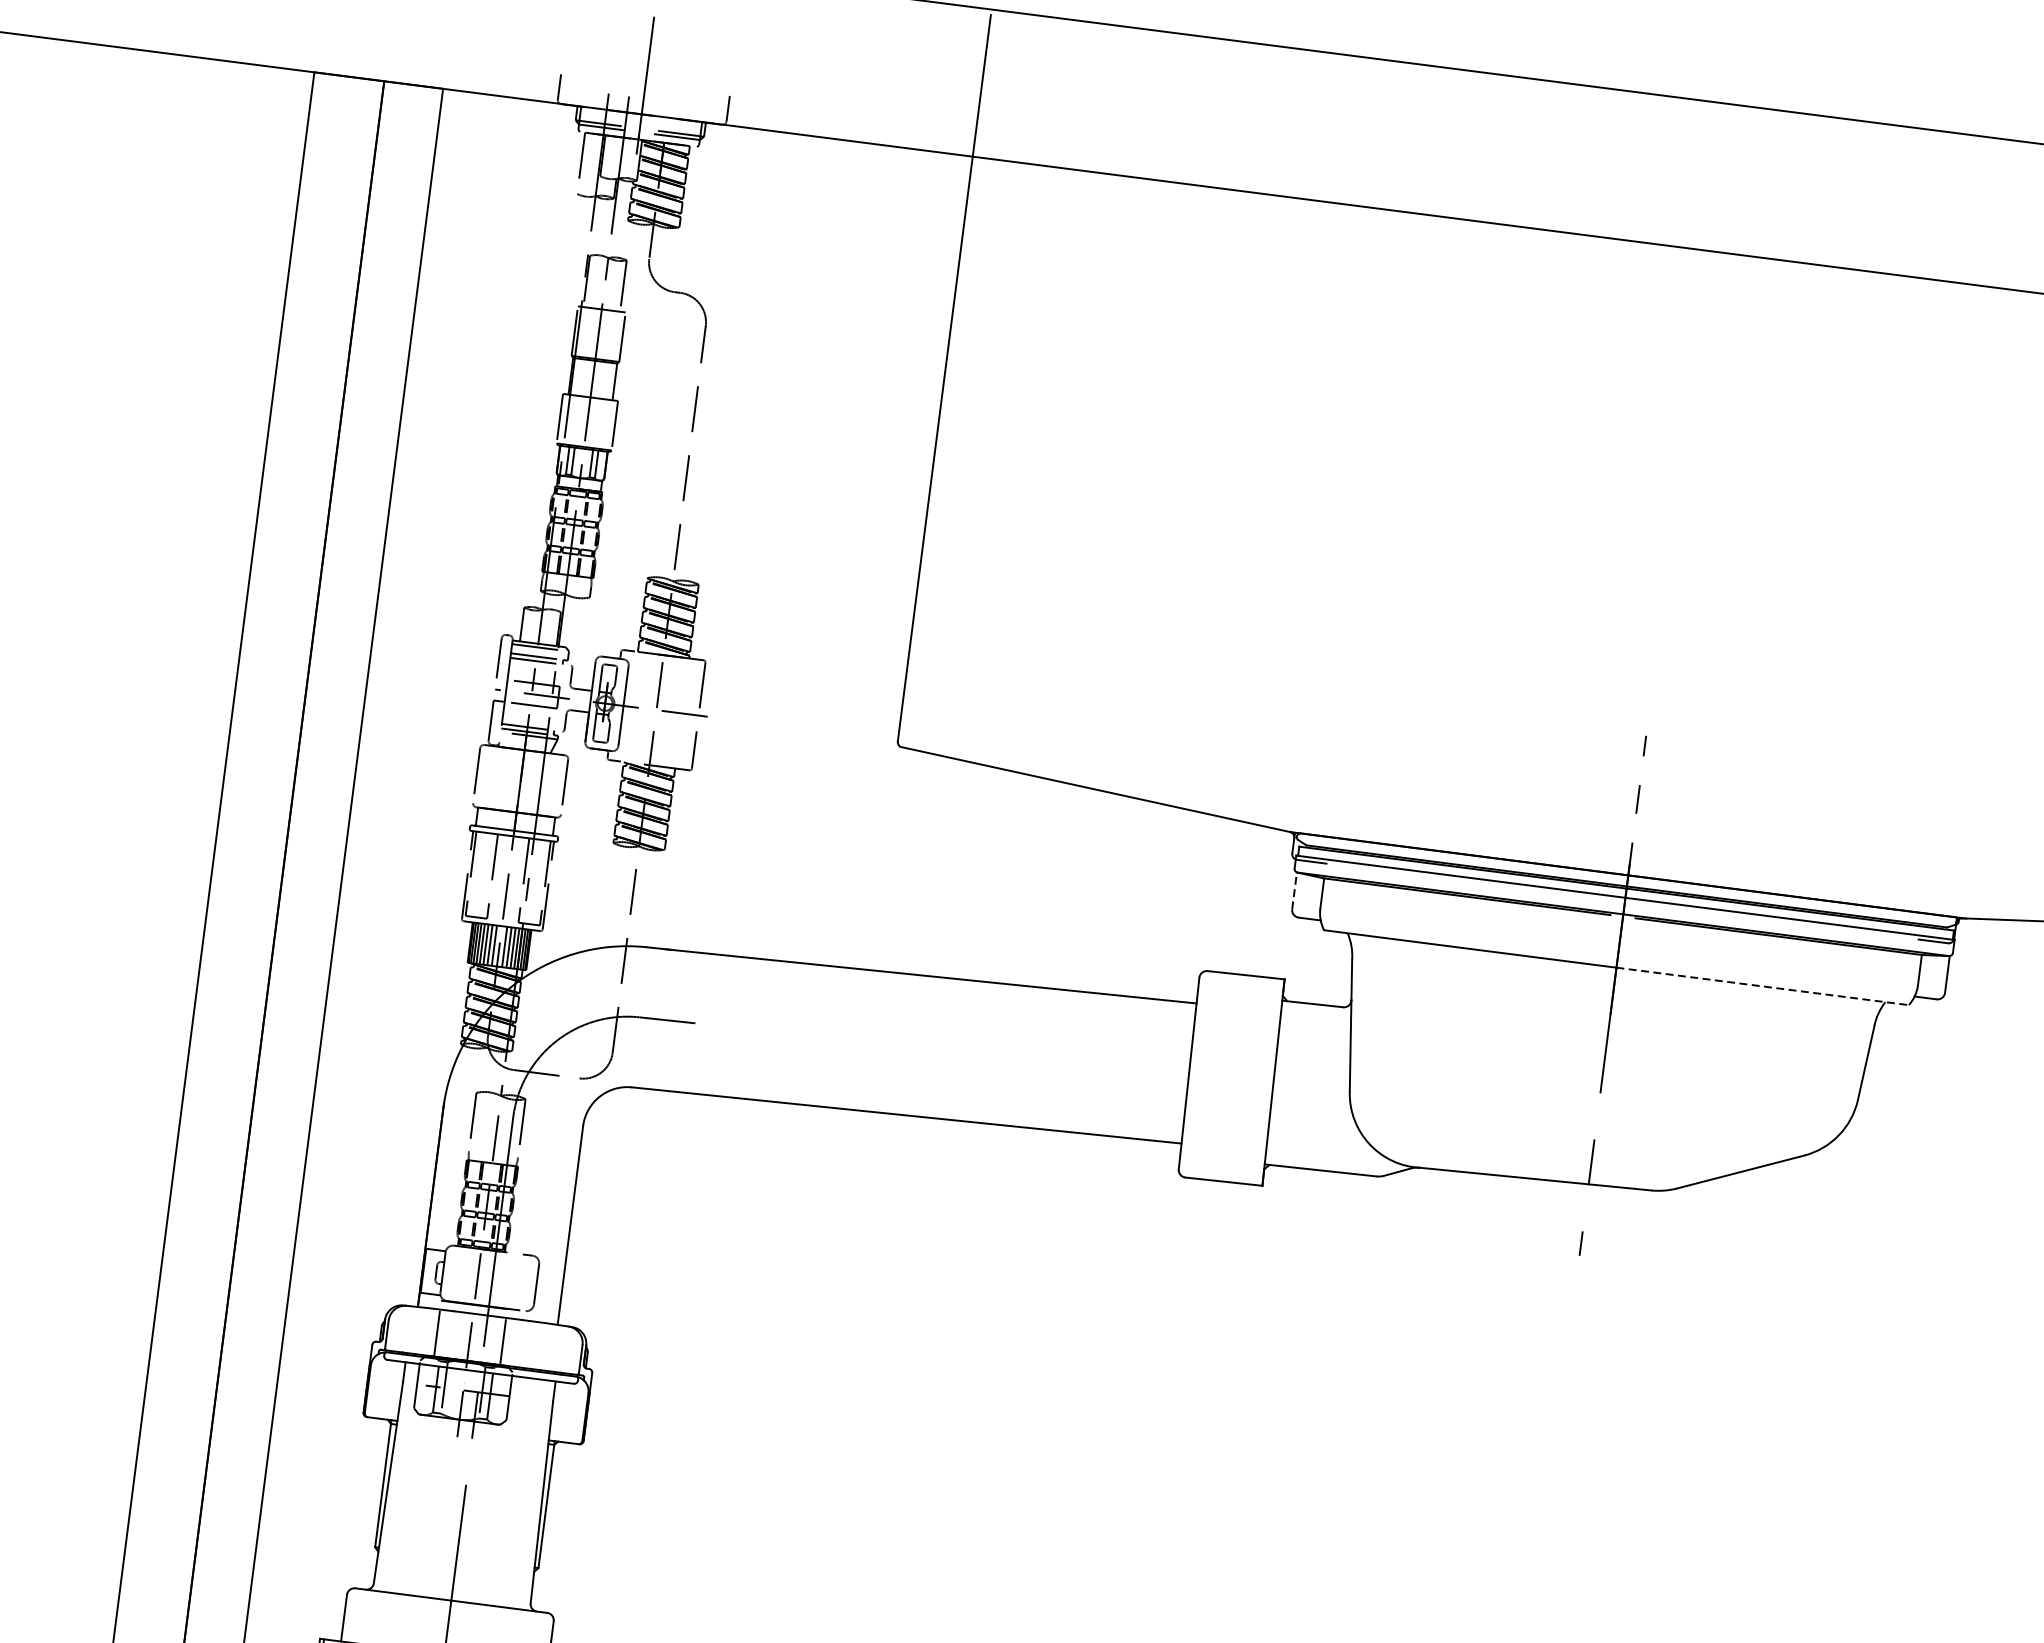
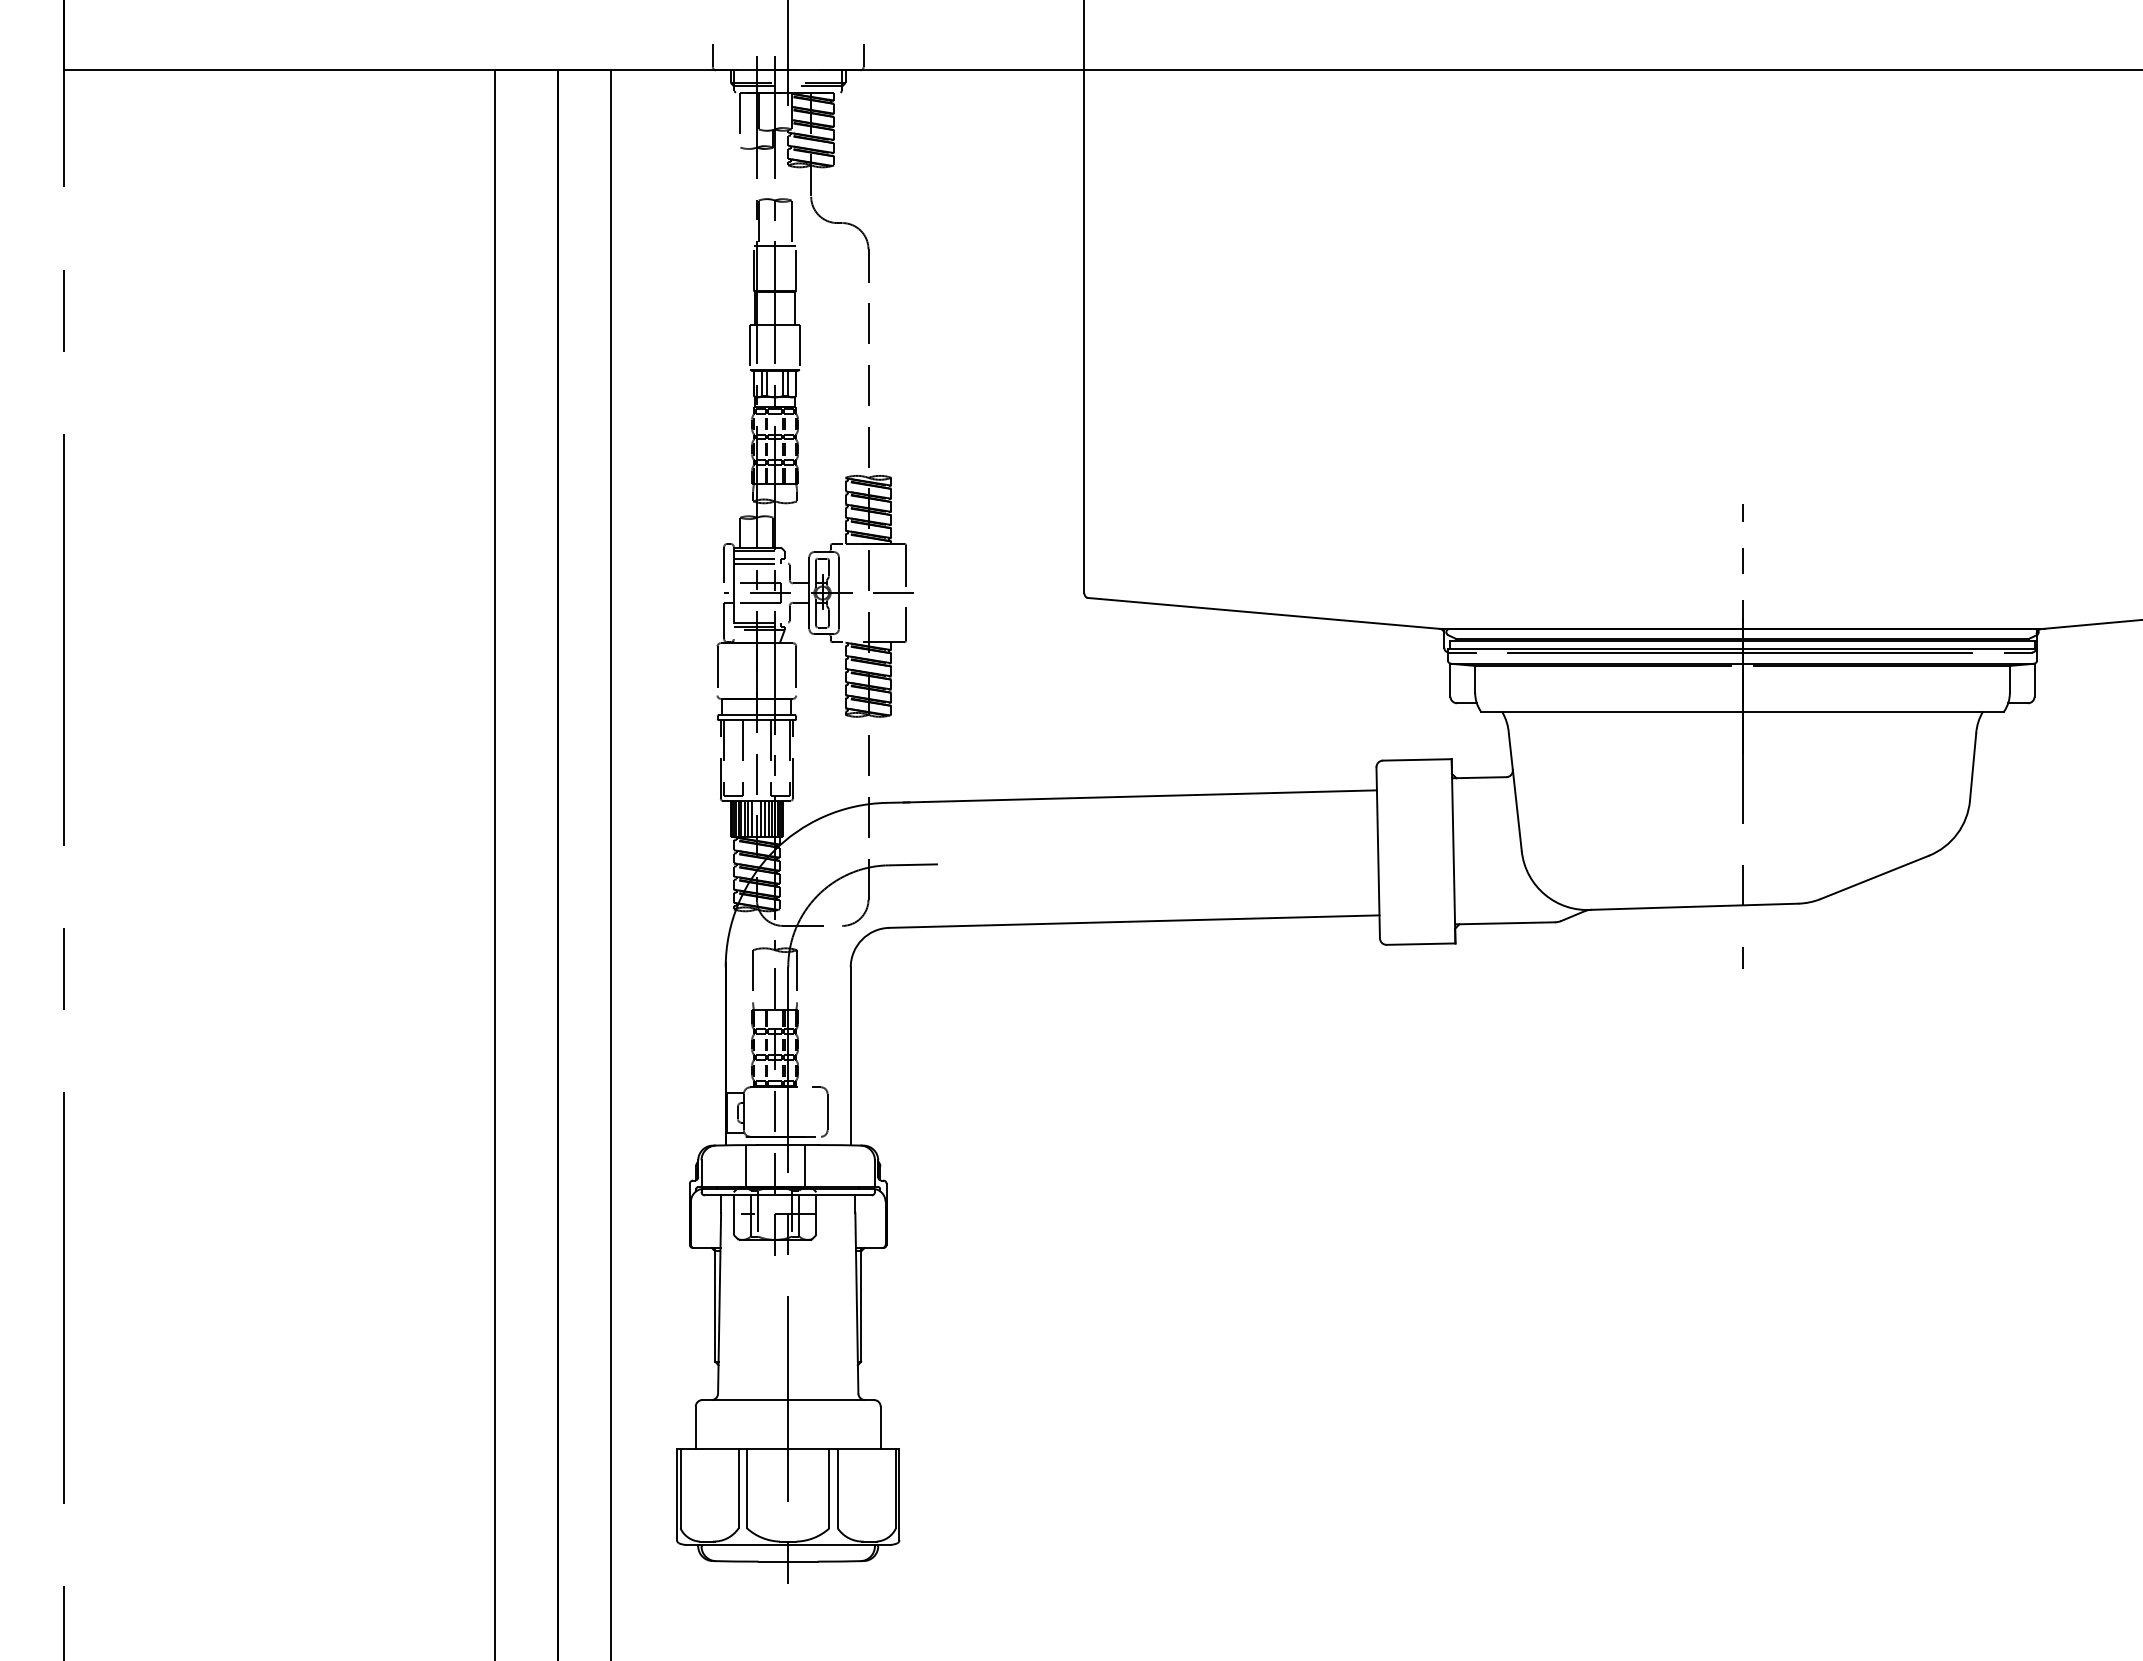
line: (1294, 890) -> (1450, 679), dashed -> solid
line: (1622, 901) -> (1740, 652), added
line: (1762, 986) -> (1873, 711), dashed -> solid

